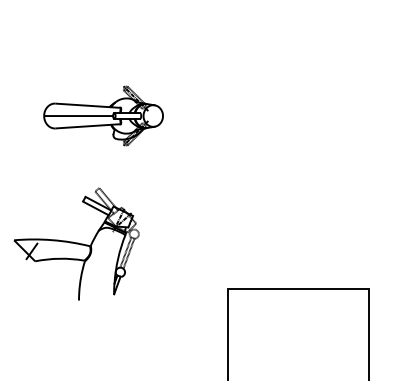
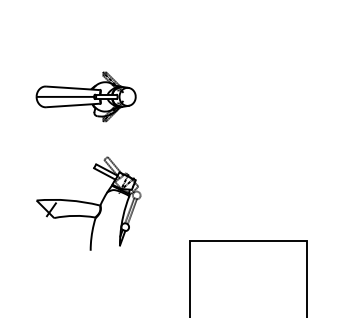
part: (76, 243) -> (88, 203), moved

